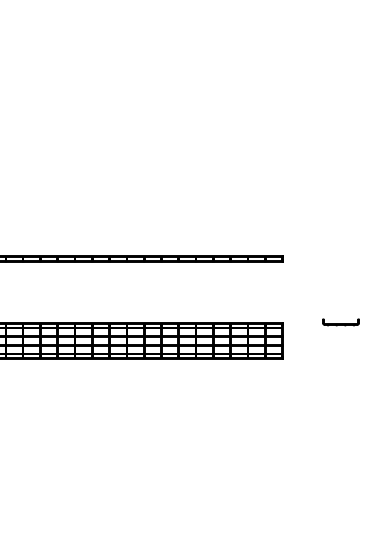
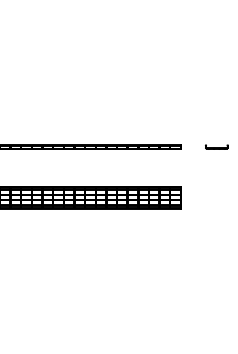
part: (340, 321) -> (216, 146), moved

